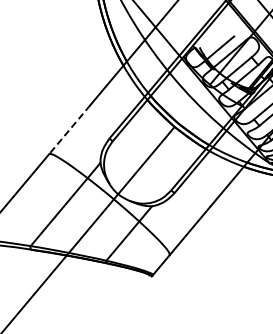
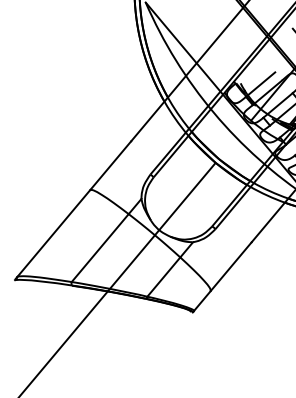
line: (69, 129) -> (110, 165), dashed -> solid

